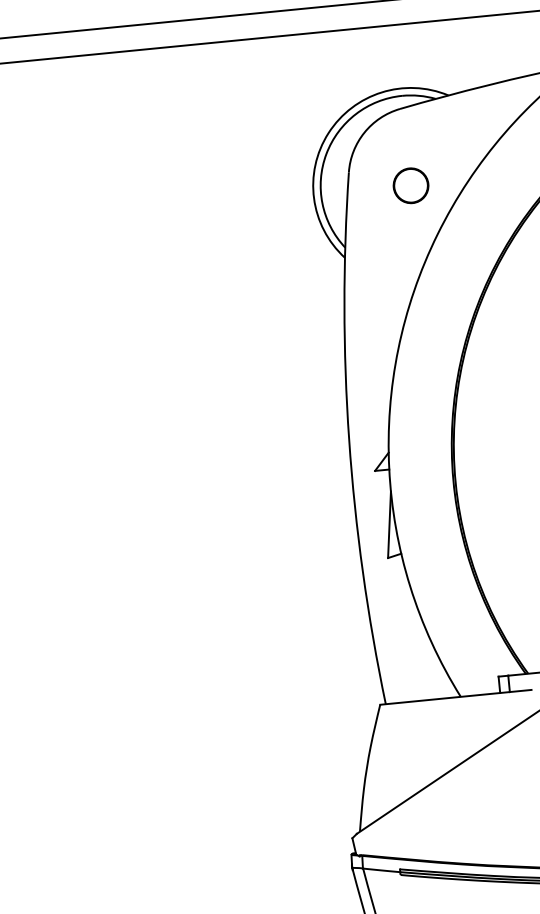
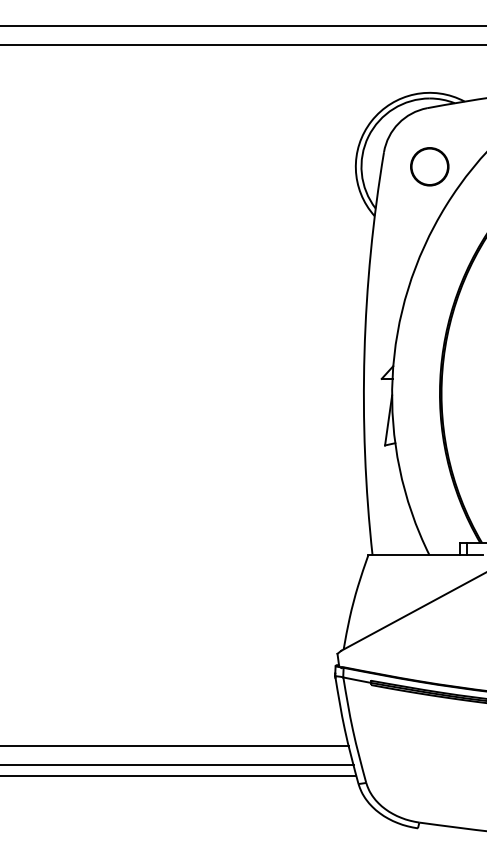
circle: (410, 185) -> (429, 166), size x1.43

